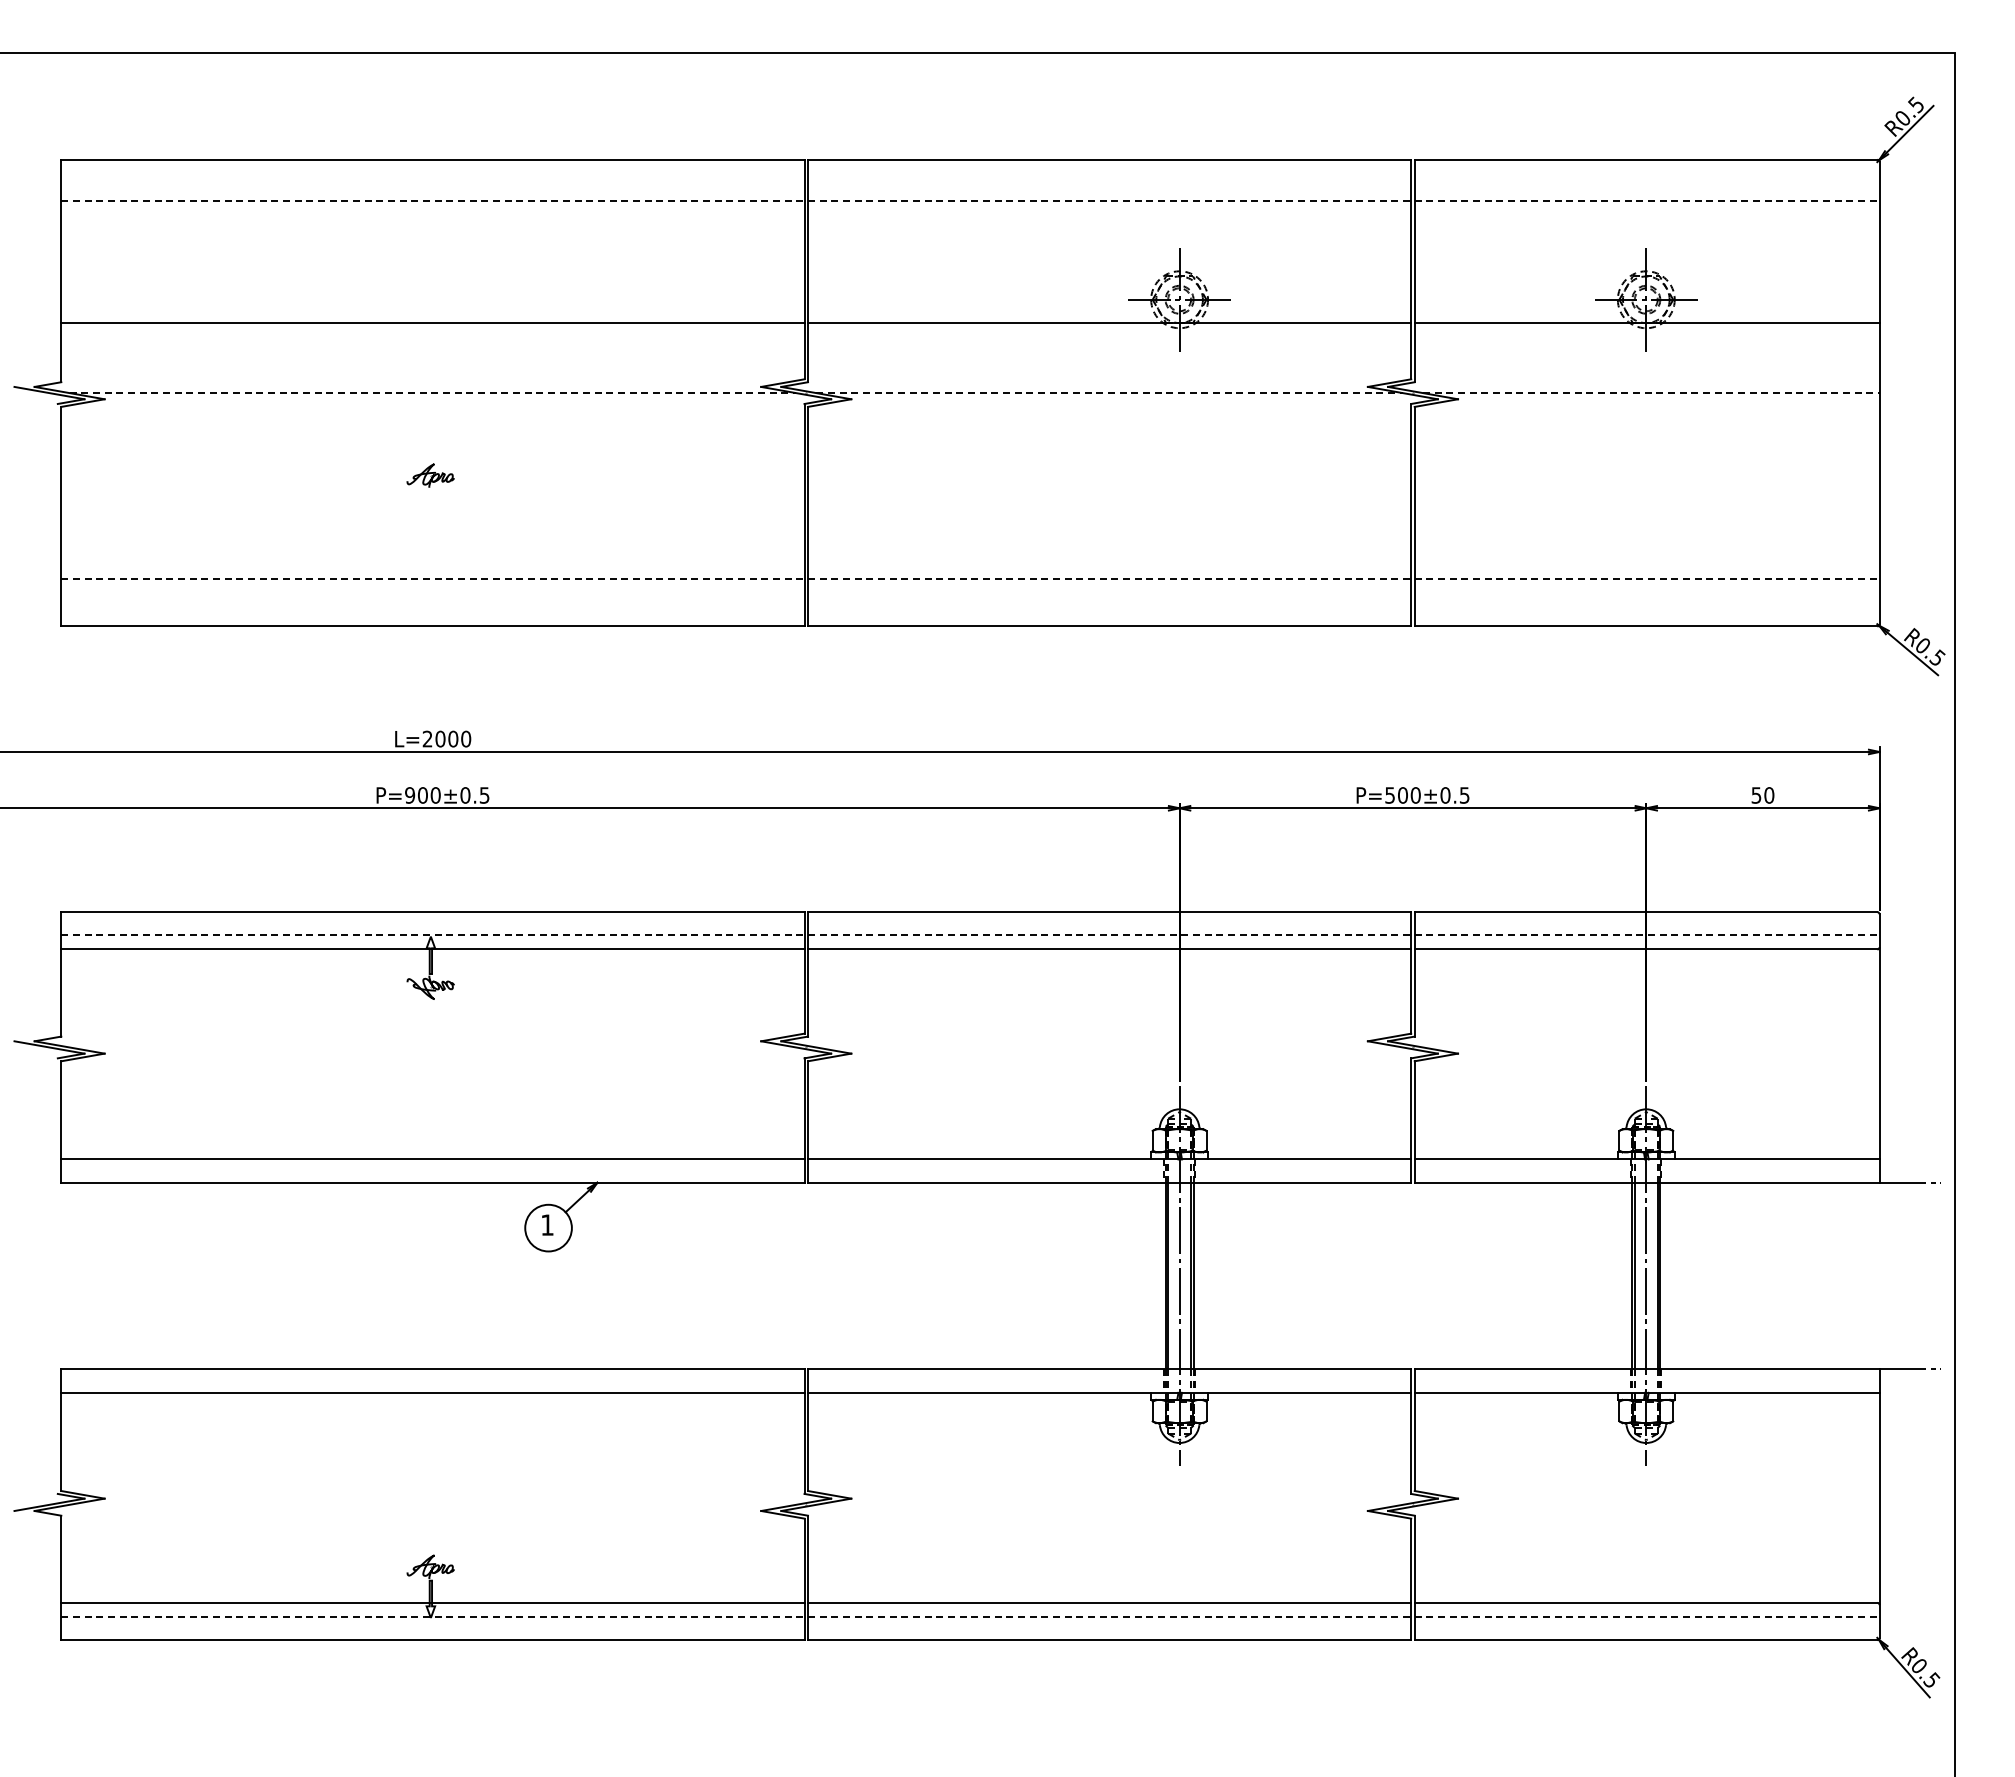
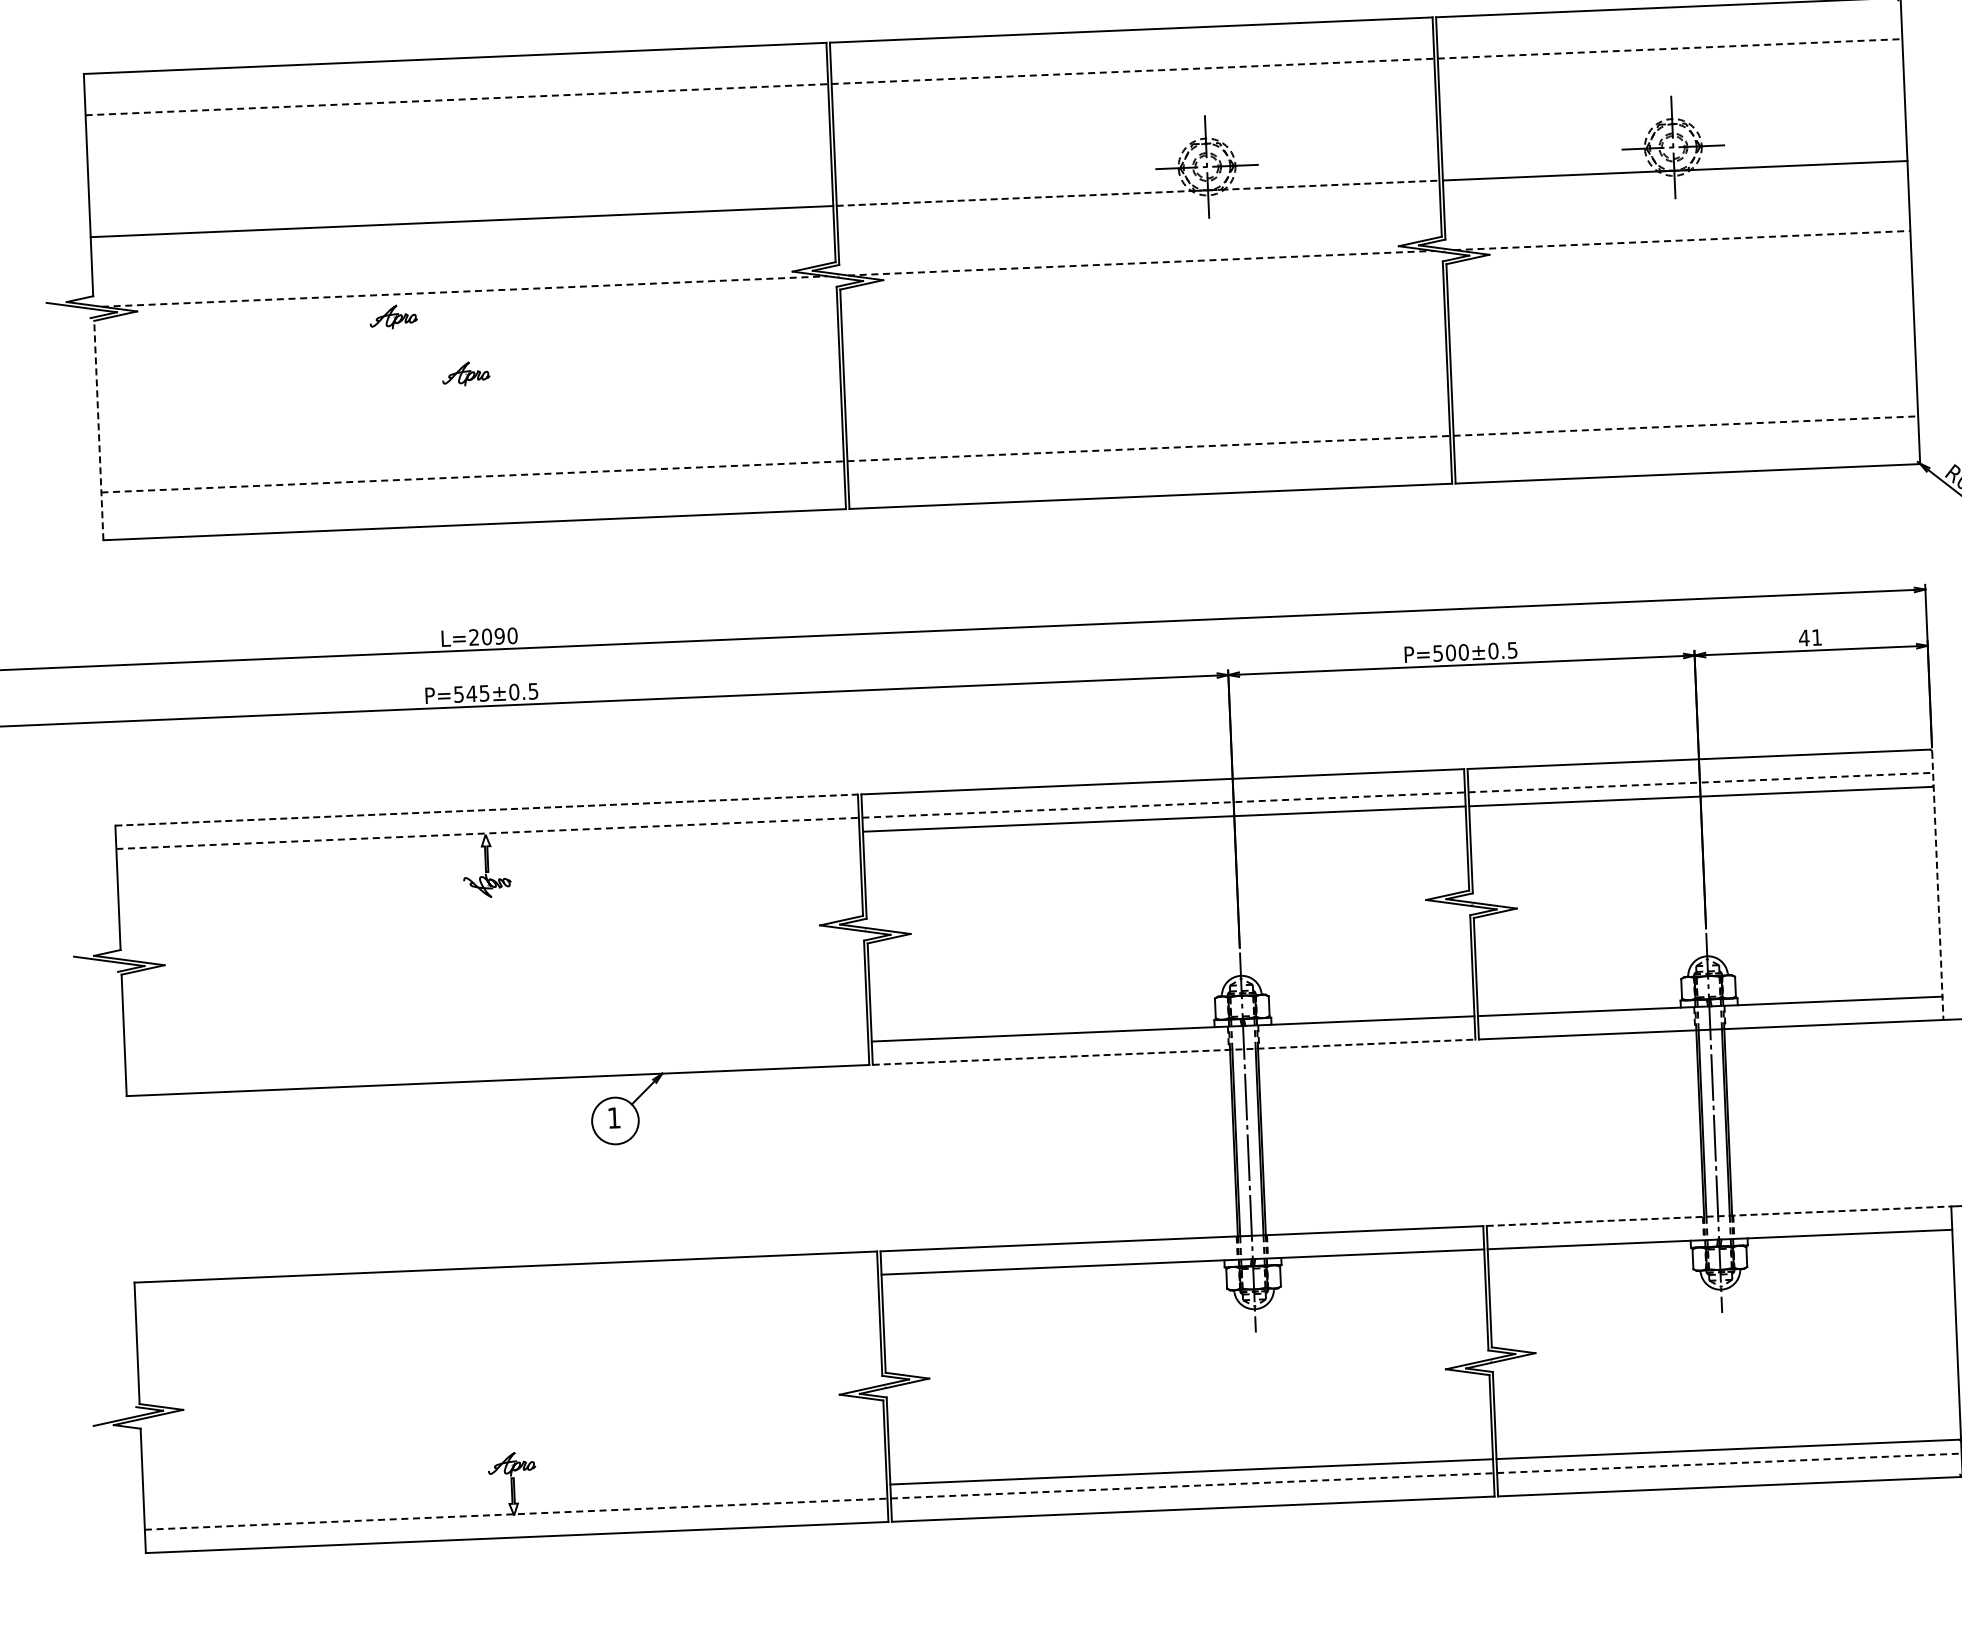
line: (1109, 323) -> (1138, 193), solid -> dashed
part: (360, 415) -> (393, 316), added
line: (61, 516) -> (99, 430), solid -> dashed
text: (453, 739) -> (499, 636), L=2000 -> L=2090
text: (422, 795) -> (471, 694), P=900±0.5 -> P=545±0.5
text: (1762, 795) -> (1810, 637), 50 -> 41
line: (432, 912) -> (486, 810), solid -> dashed
line: (432, 949) -> (487, 847), removed
line: (1879, 1049) -> (1937, 886), solid -> dashed
line: (432, 1159) -> (496, 1057), removed
line: (1109, 1182) -> (1173, 1051), solid -> dashed
line: (1647, 1369) -> (1719, 1216), solid -> dashed
line: (432, 1392) -> (506, 1290), removed
line: (432, 1602) -> (515, 1499), removed

